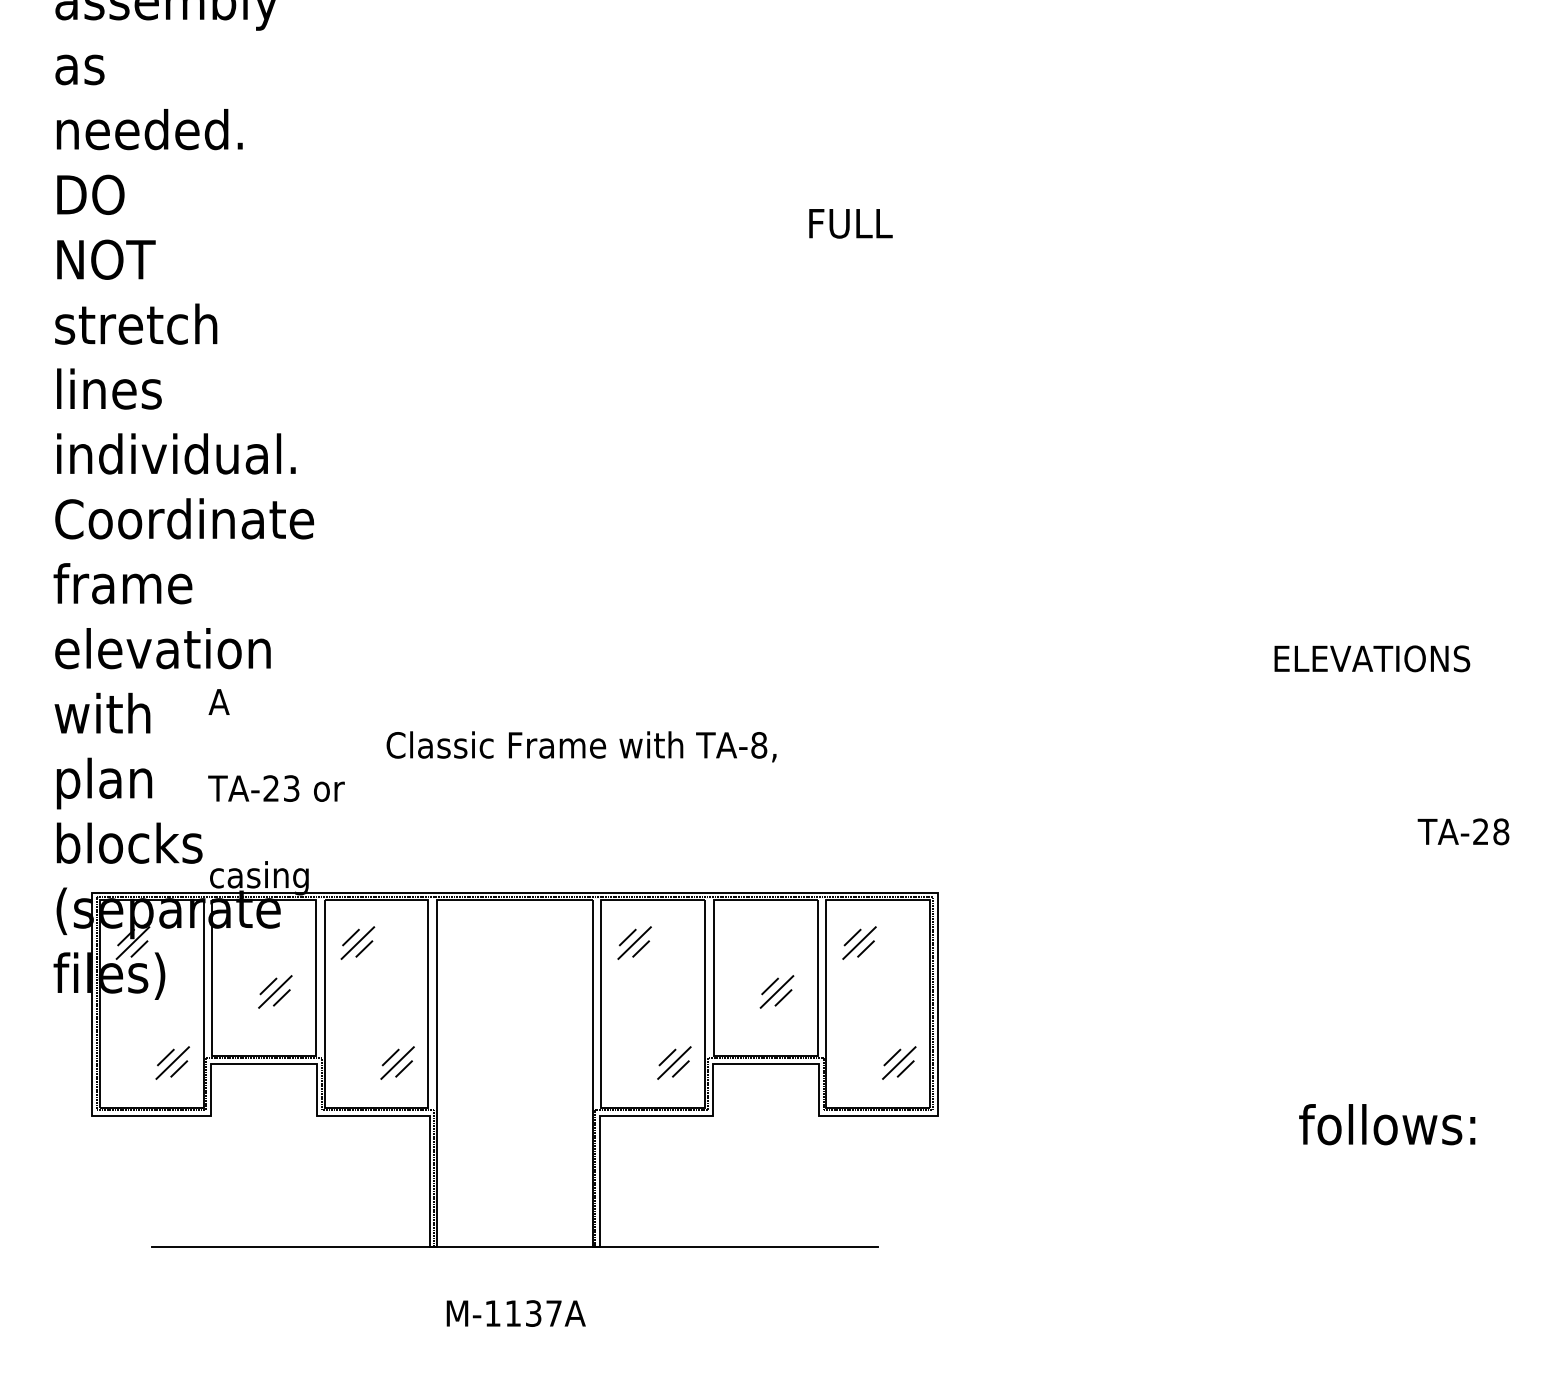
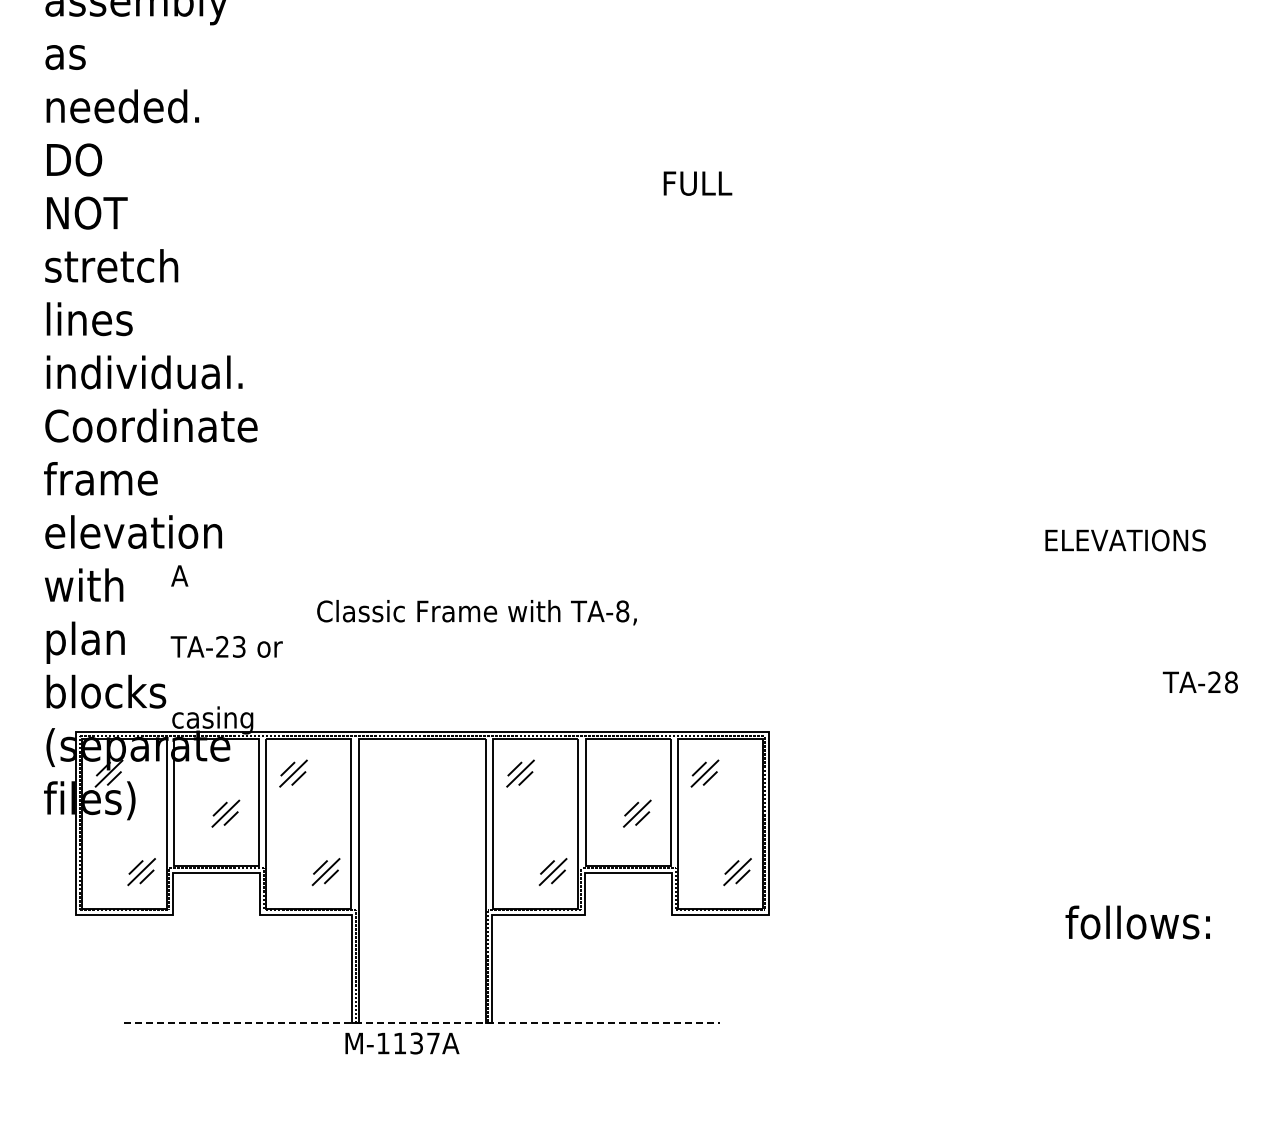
line: (515, 1247) -> (422, 1023), solid -> dashed
text: (516, 1313) -> (402, 1043), moved

